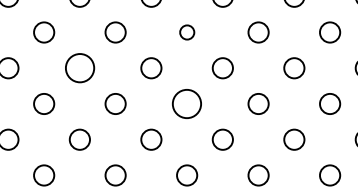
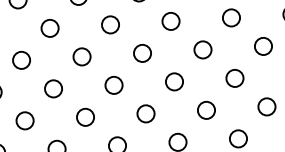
circle: (187, 32) -> (171, 21), size x1.43
circle: (79, 68) -> (81, 57), size x0.71
circle: (187, 103) -> (174, 81), size x0.71

